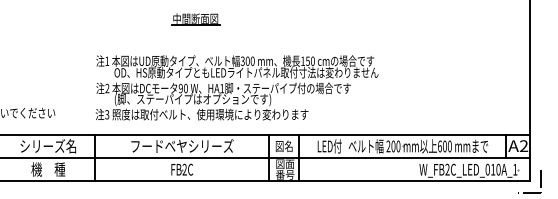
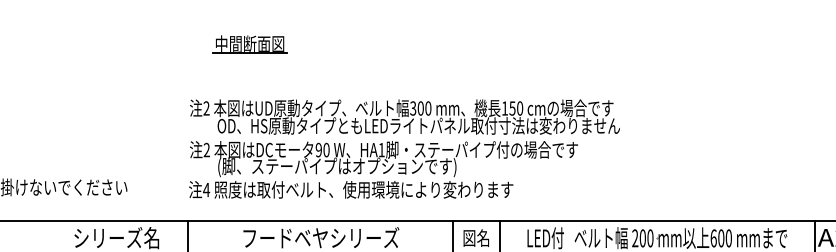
part: (195, 19) -> (249, 44), moved
text: (107, 60) -> (206, 107), 1 -> 2
text: (106, 114) -> (205, 189), 3 -> 4

